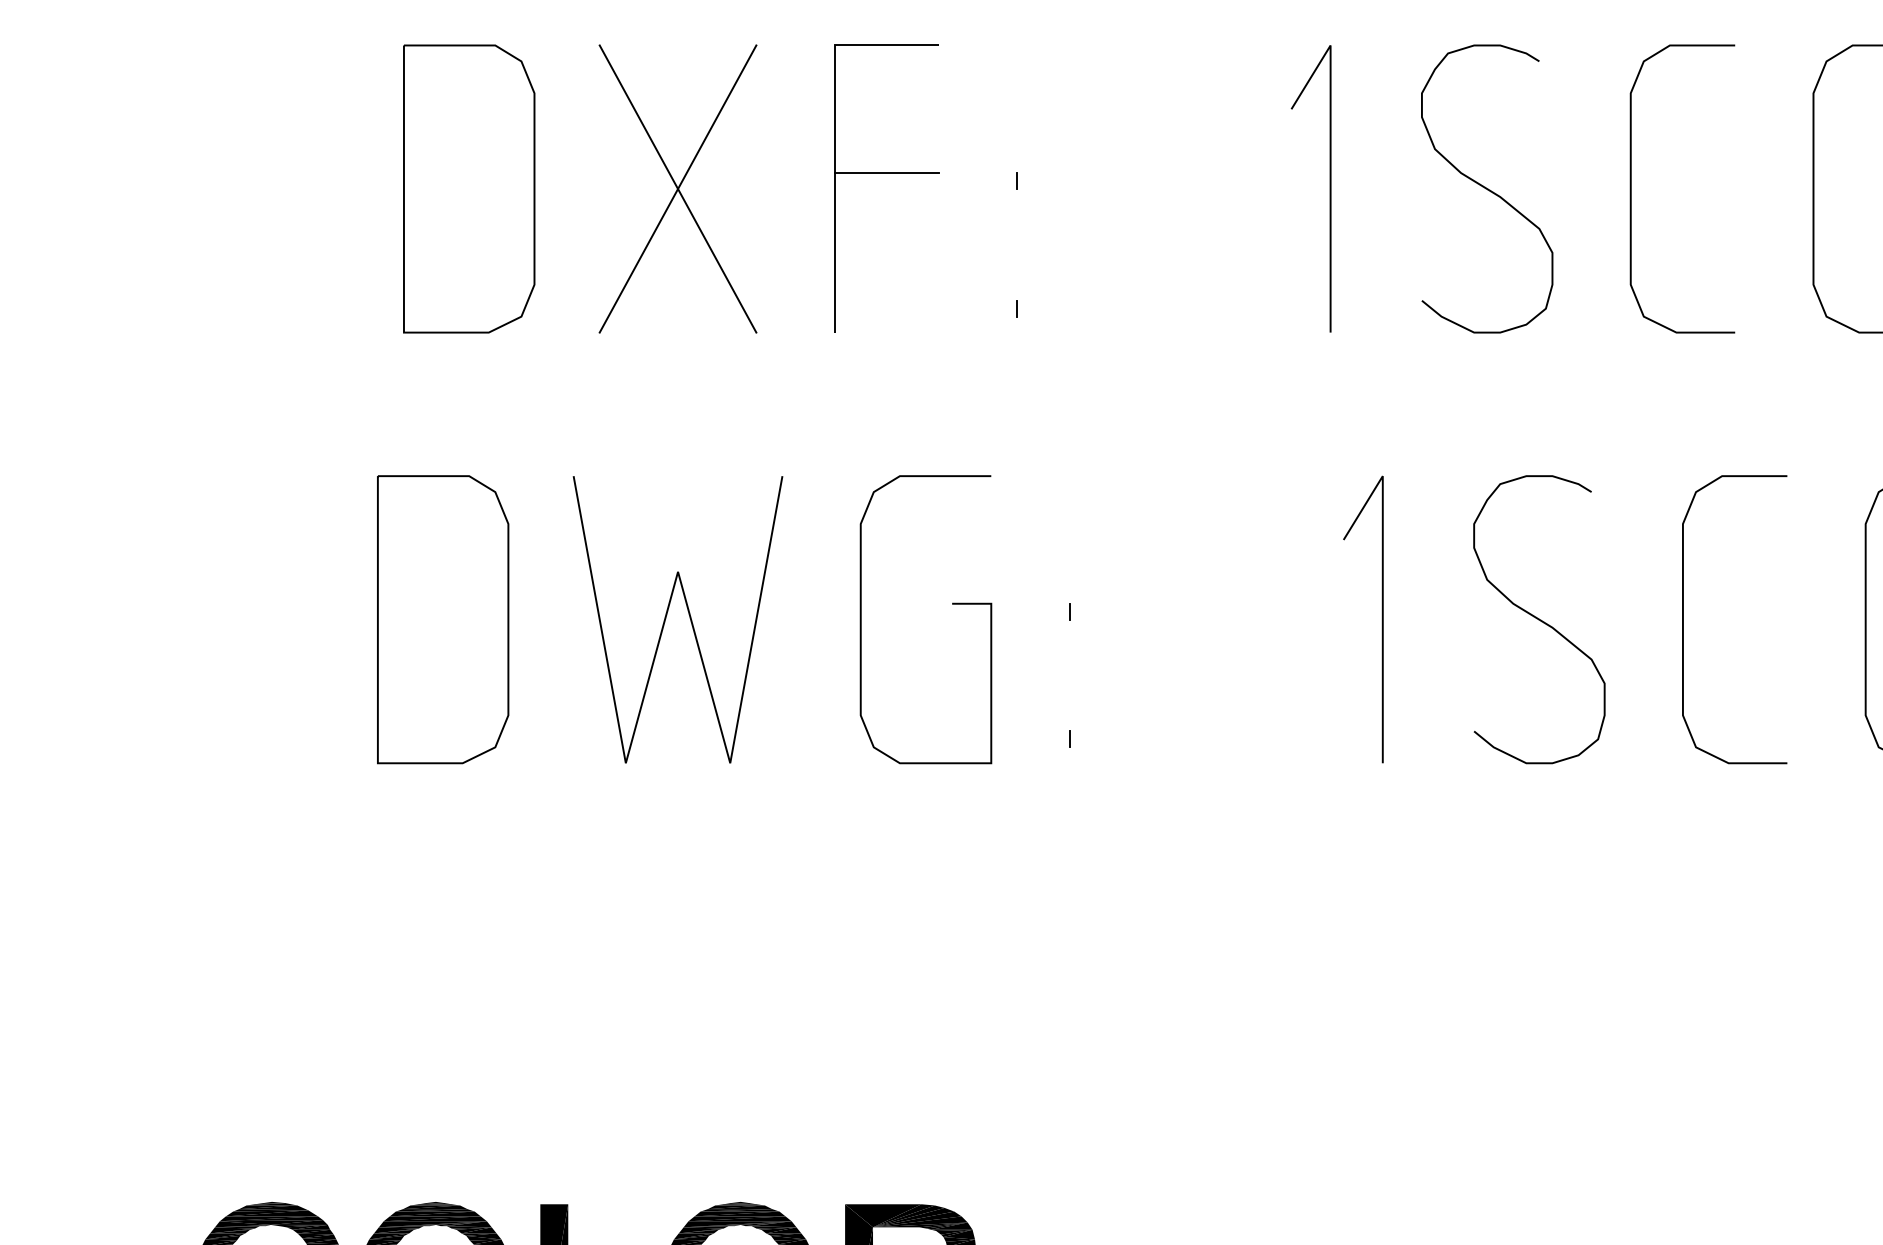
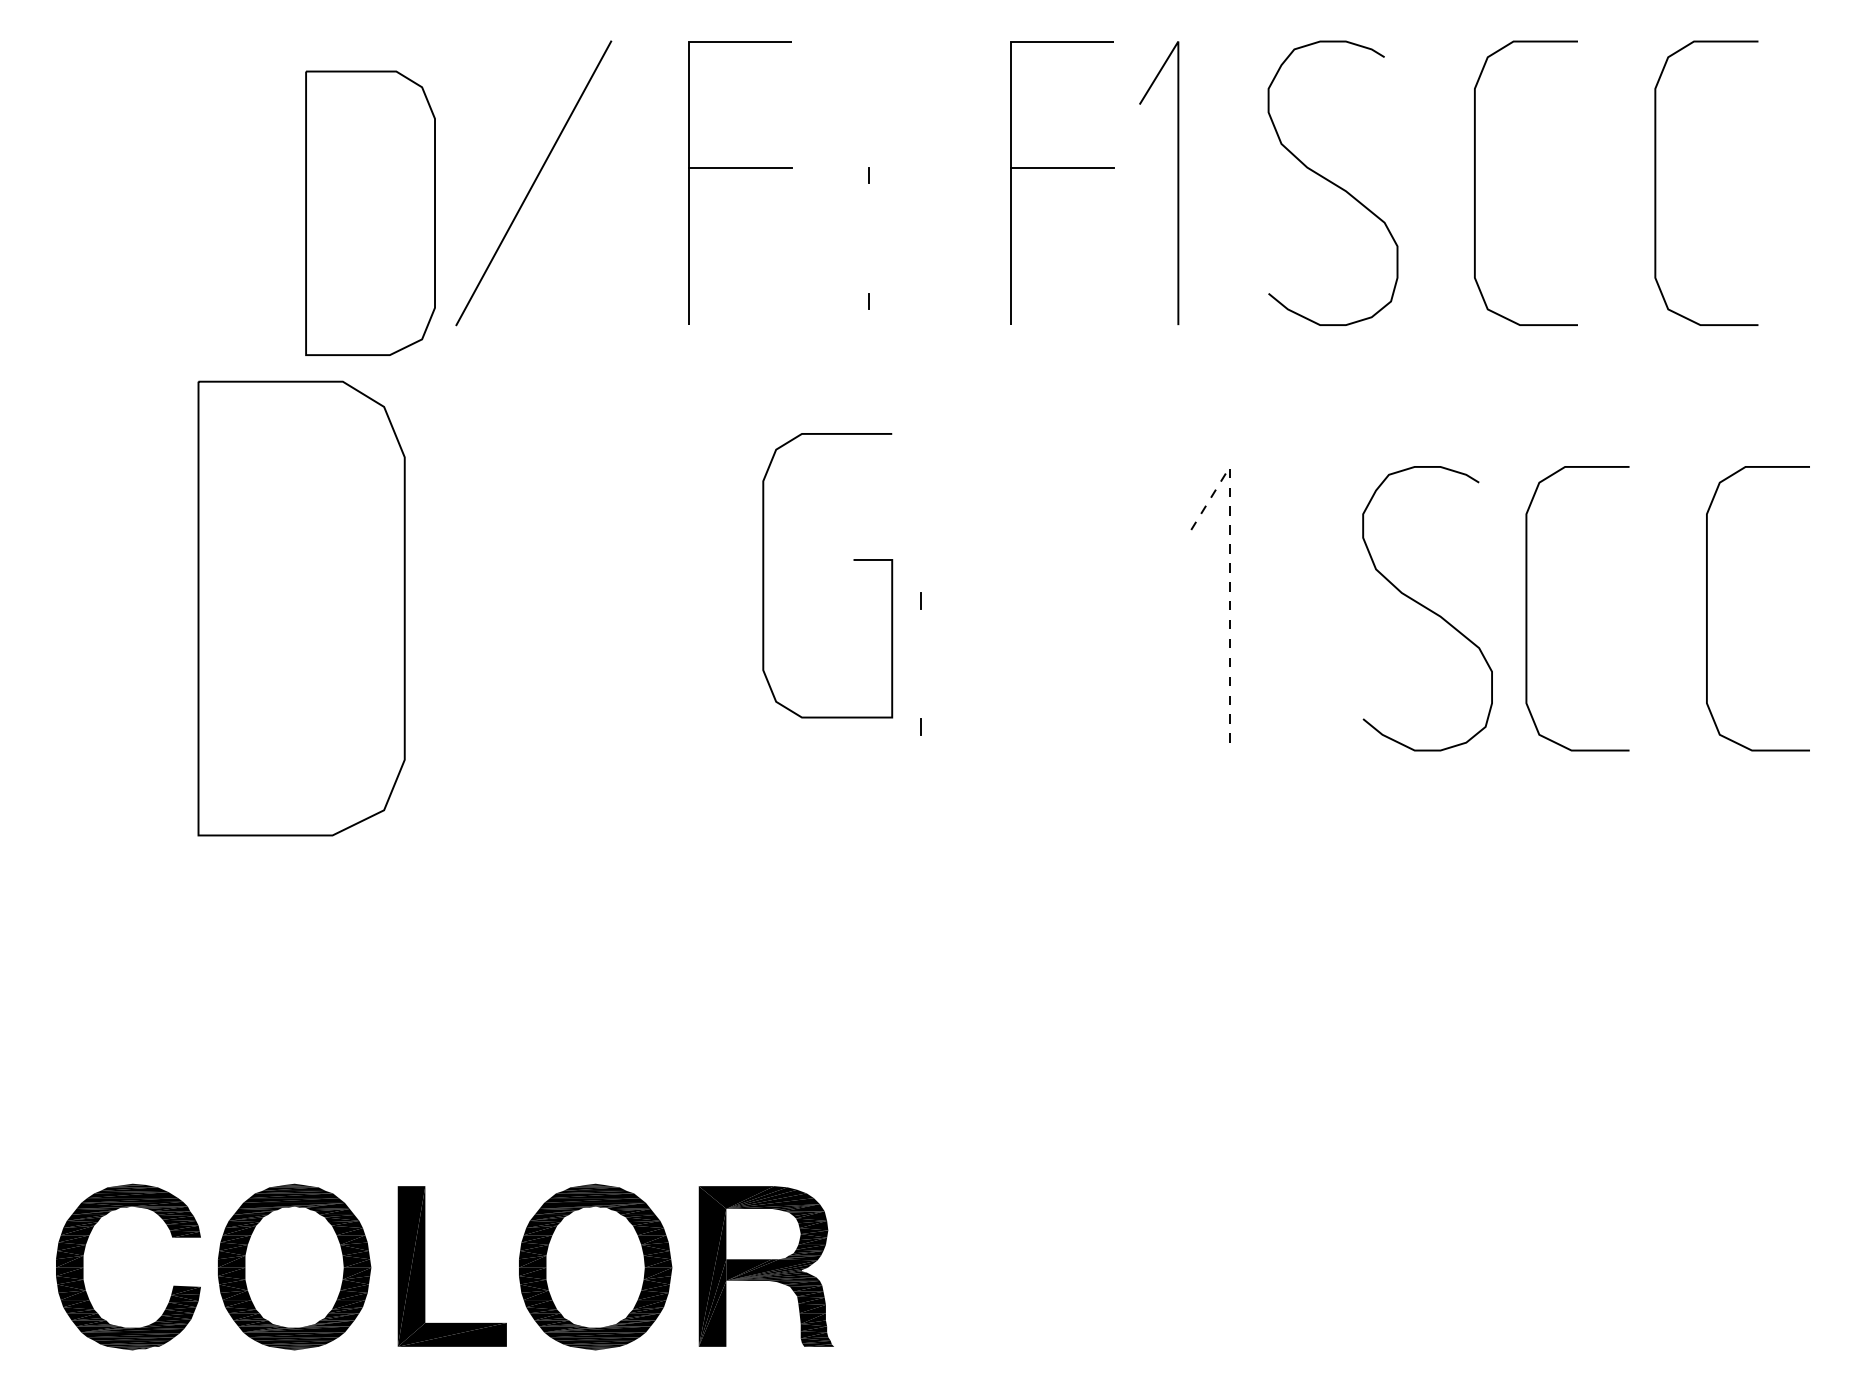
part: (1213, 174) -> (1062, 168), added
part: (469, 188) -> (370, 212), moved
line: (677, 189) -> (533, 183), removed
line: (1382, 582) -> (1229, 571), solid -> dashed
curve: (952, 604) -> (853, 560), moved
line: (666, 618) -> (522, 607), removed
part: (442, 619) -> (301, 608), size x1.6
curve: (1539, 619) -> (1427, 608), moved

